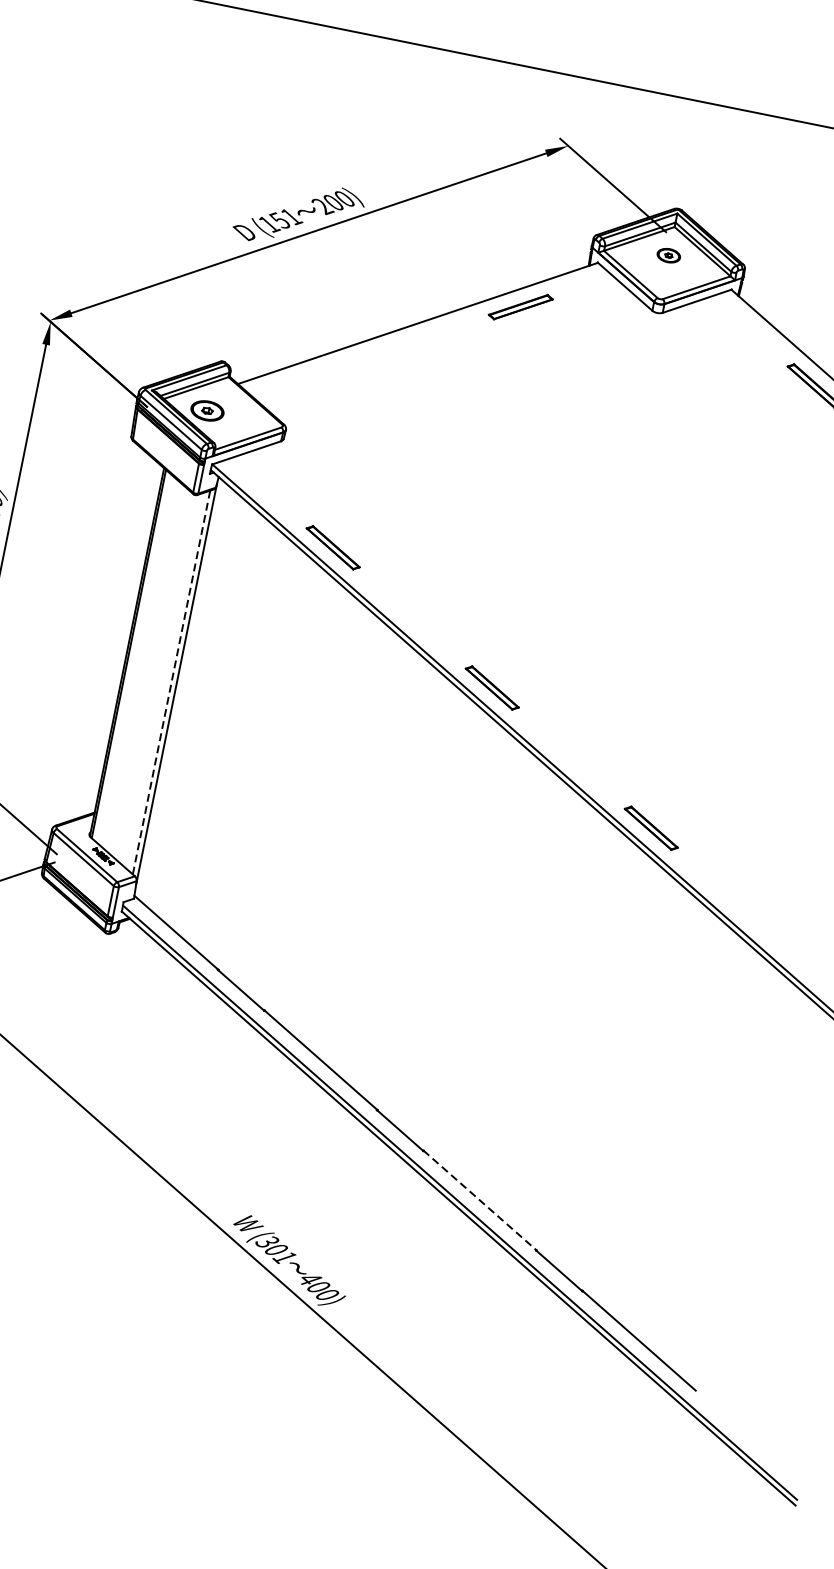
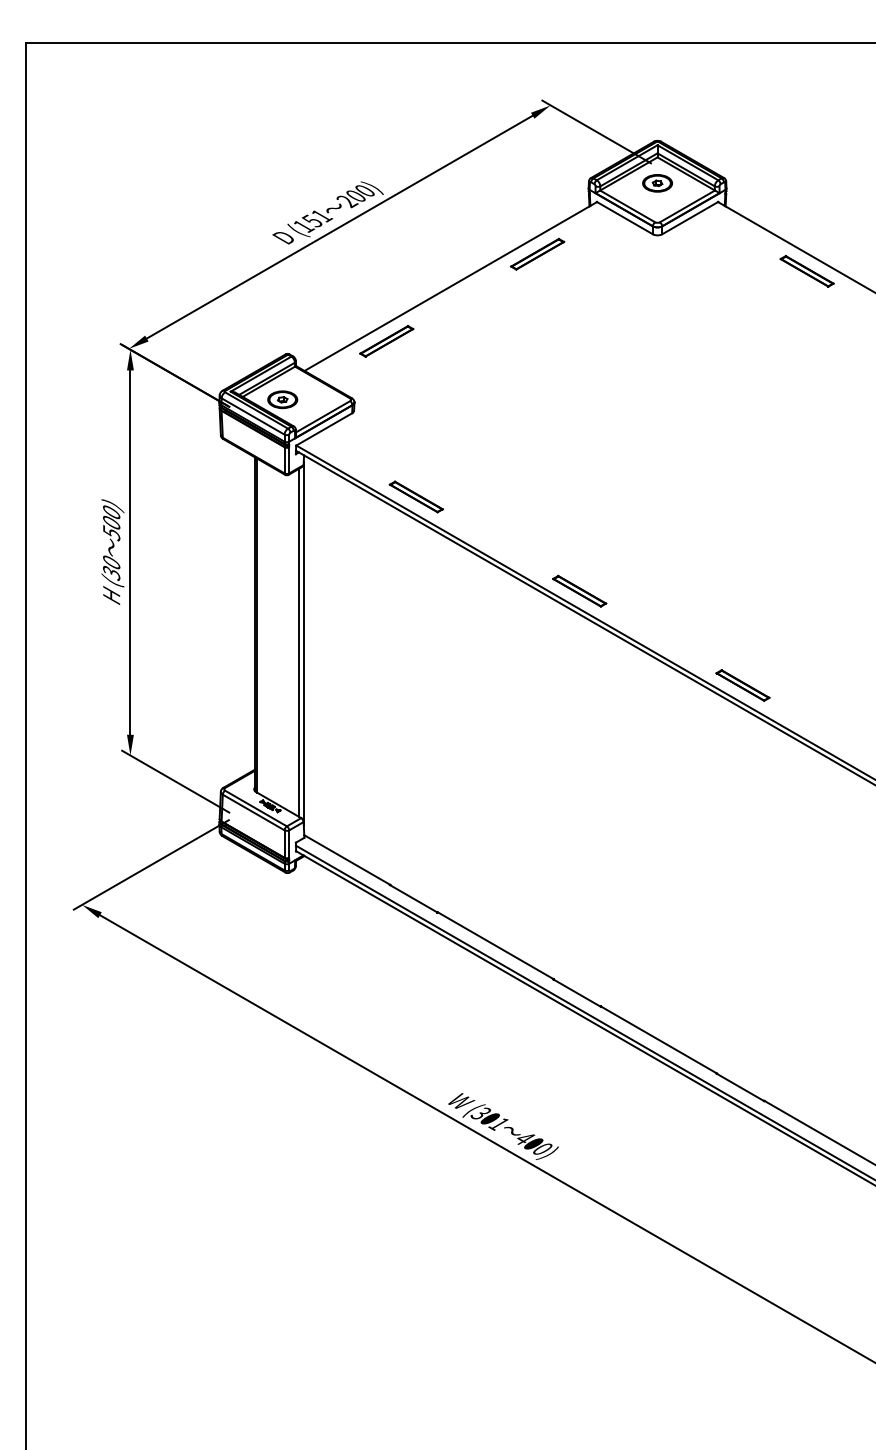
part: (668, 255) -> (657, 183), size x1.43
part: (334, 369) -> (386, 341), added
line: (172, 682) -> (299, 642), dashed -> solid
line: (480, 1201) -> (659, 1040), dashed -> solid

